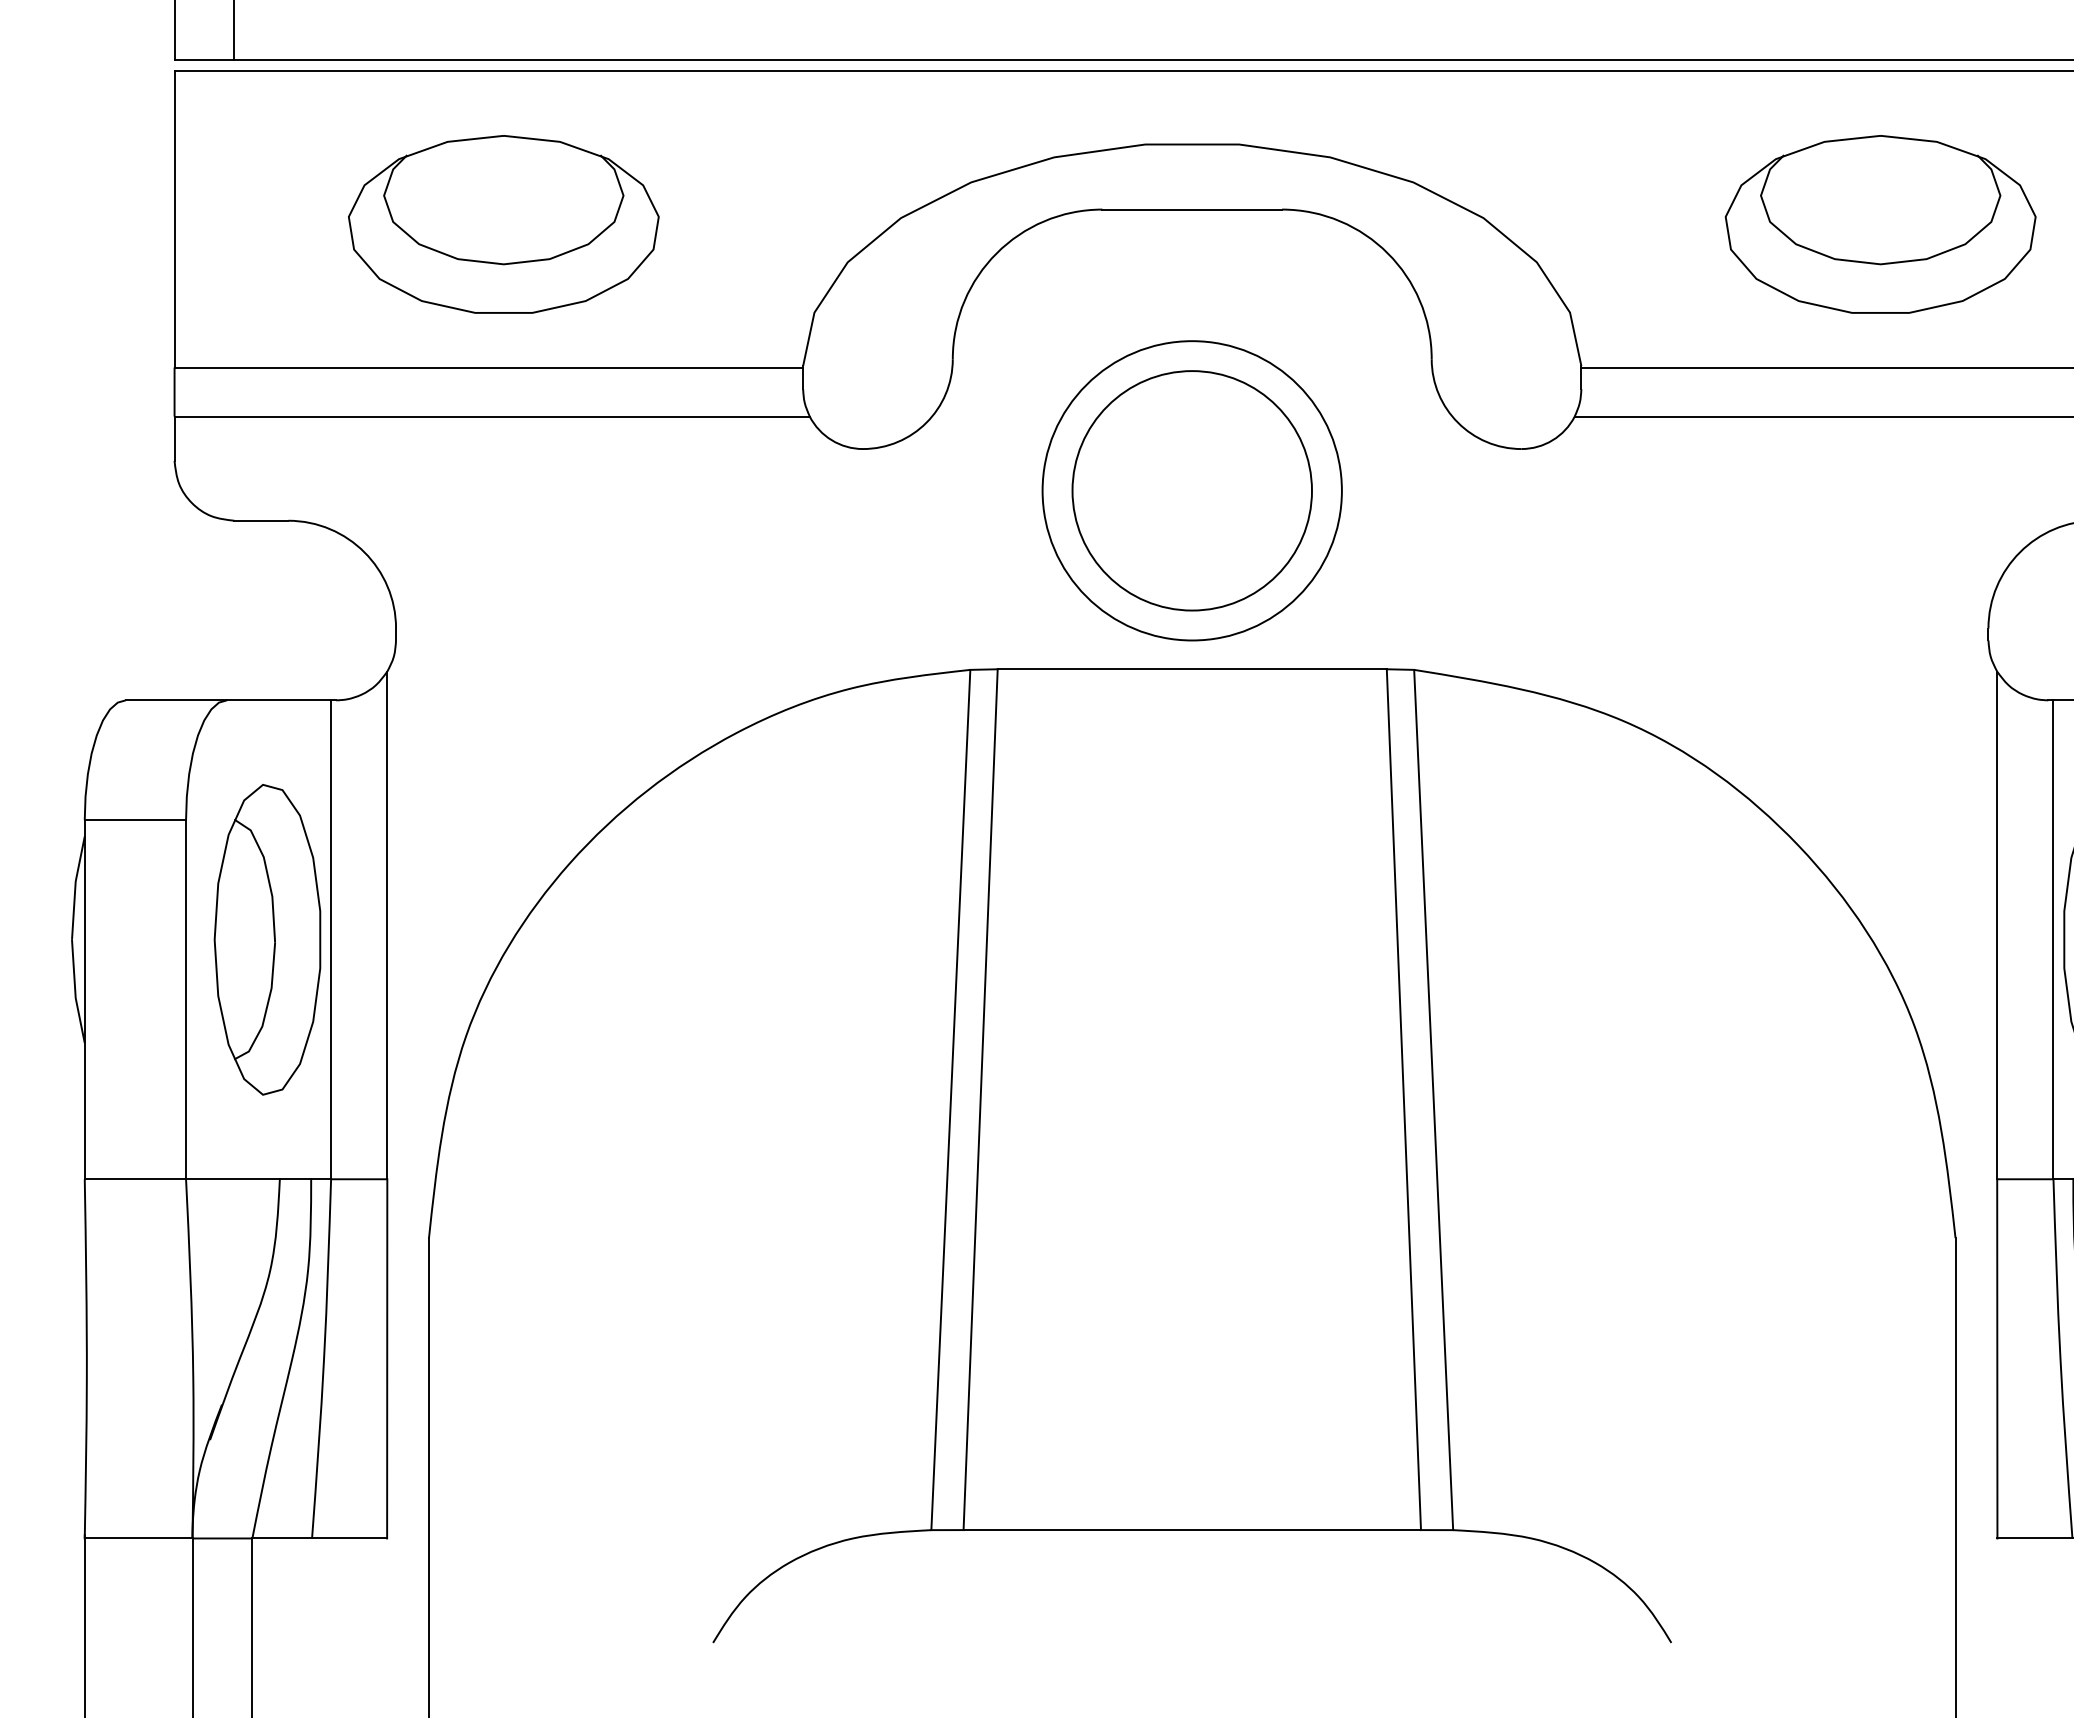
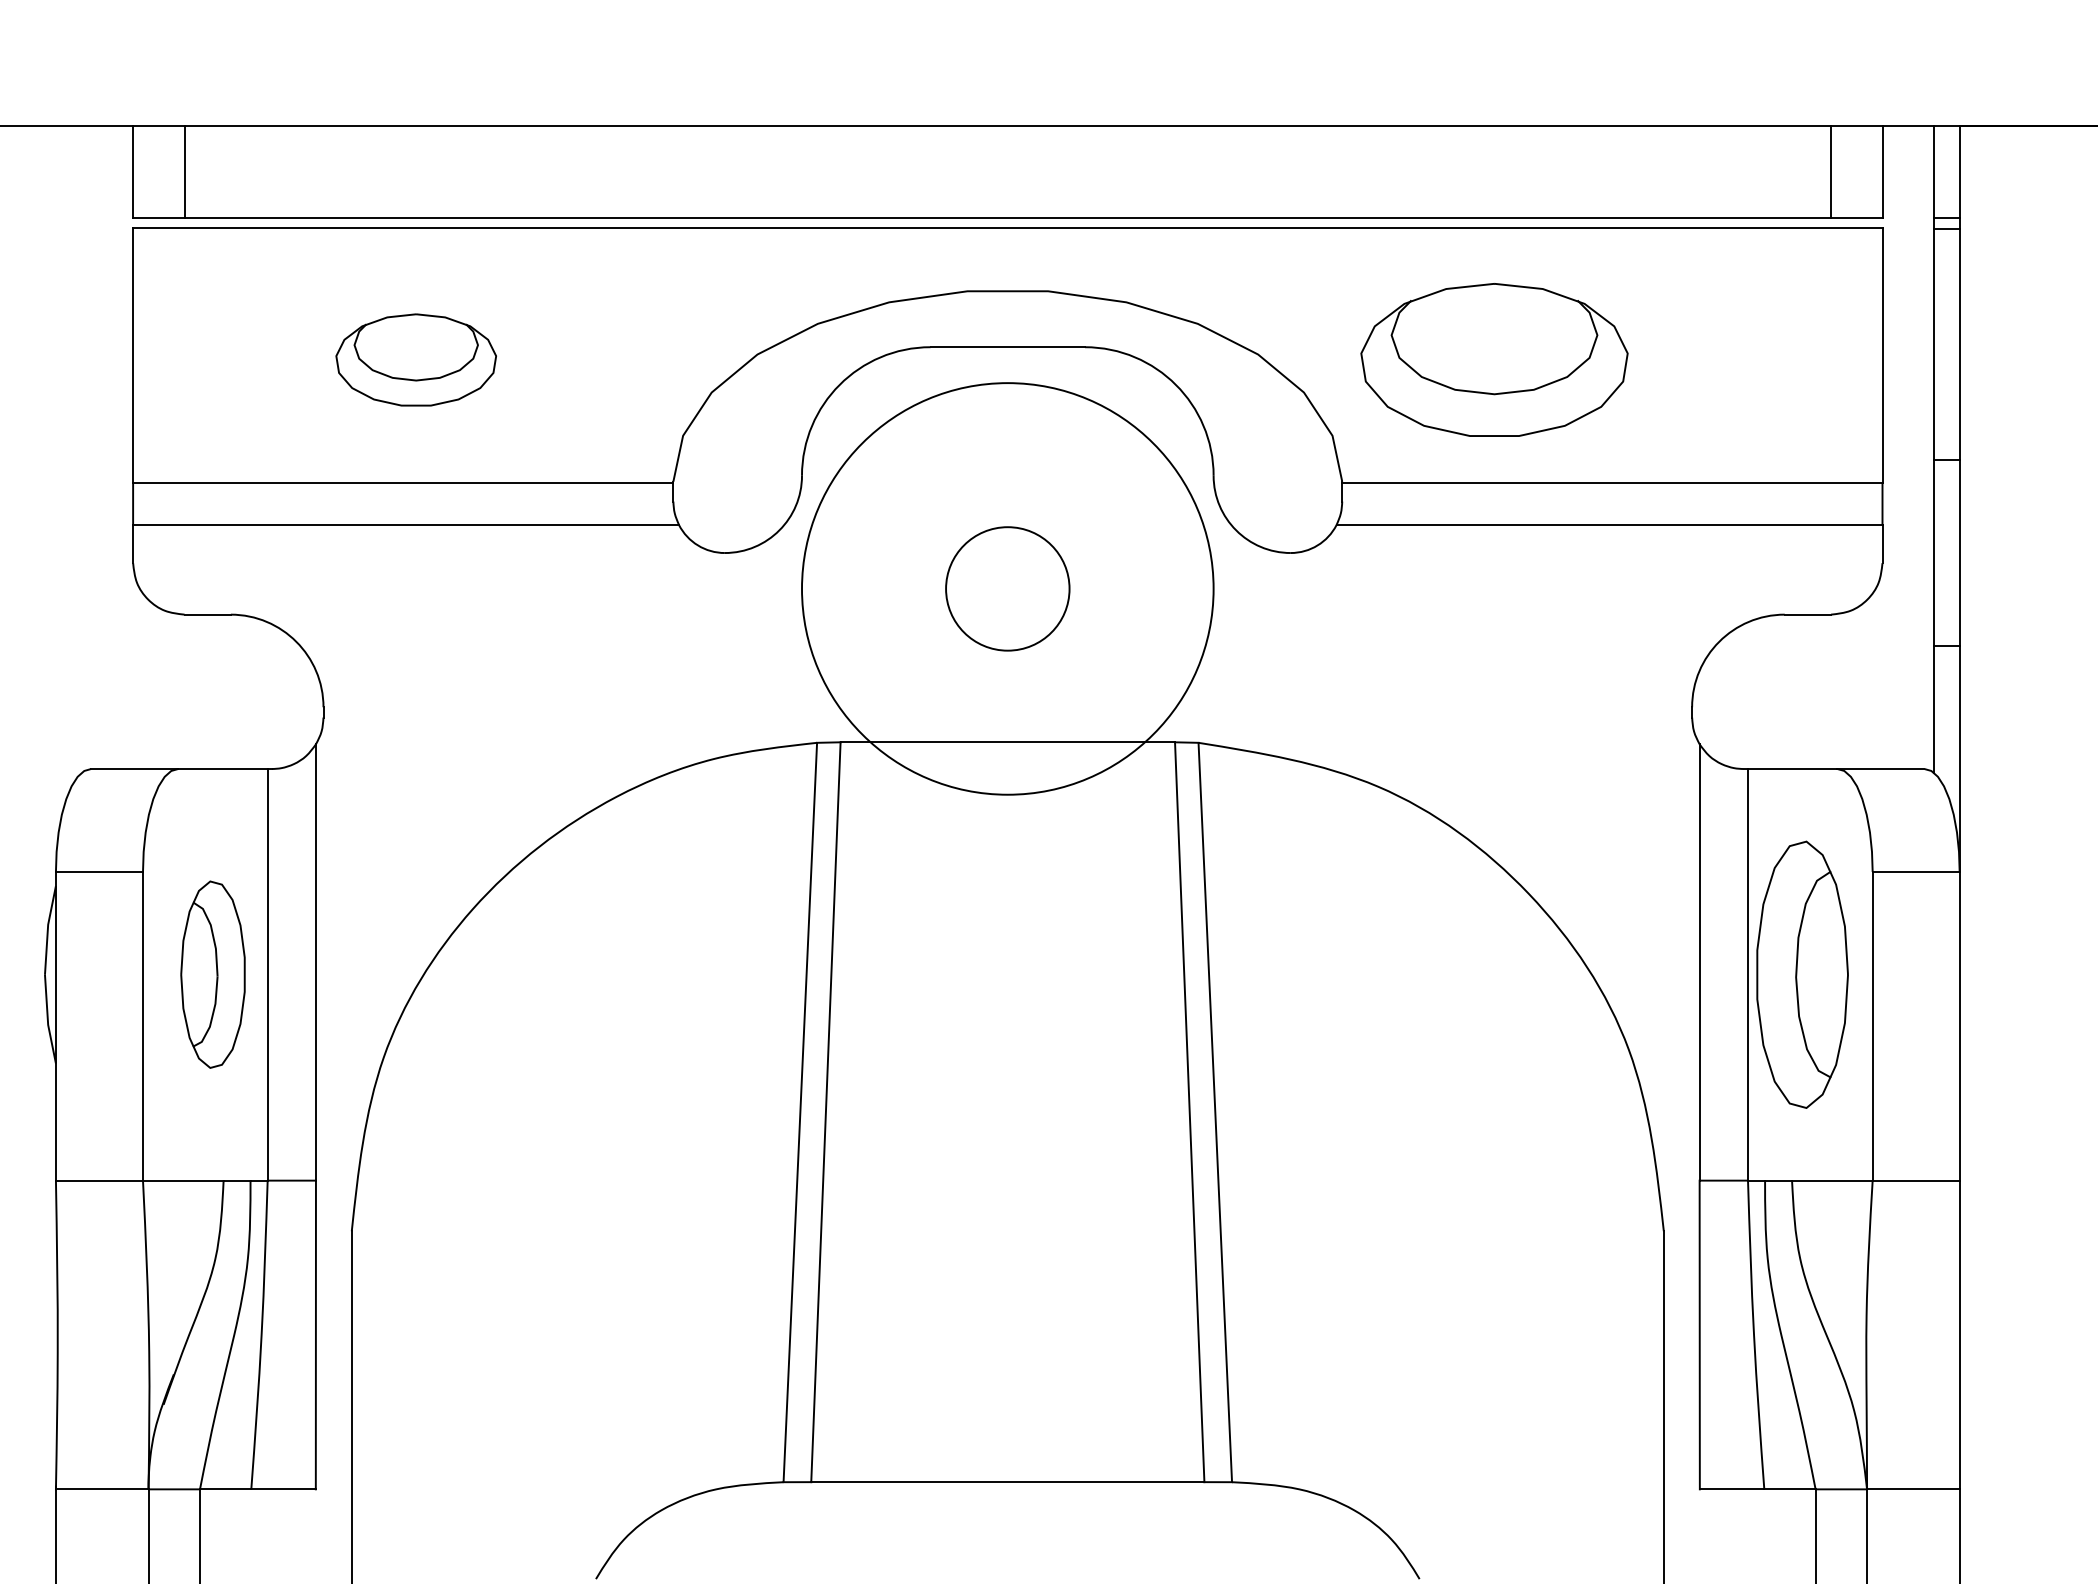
part: (504, 223) -> (416, 359), size x0.6
part: (1880, 223) -> (1494, 359), moved
circle: (1191, 490) -> (1007, 588), size x0.6
circle: (1191, 490) -> (1007, 588), size x1.6
part: (266, 939) -> (212, 974), size x0.7

